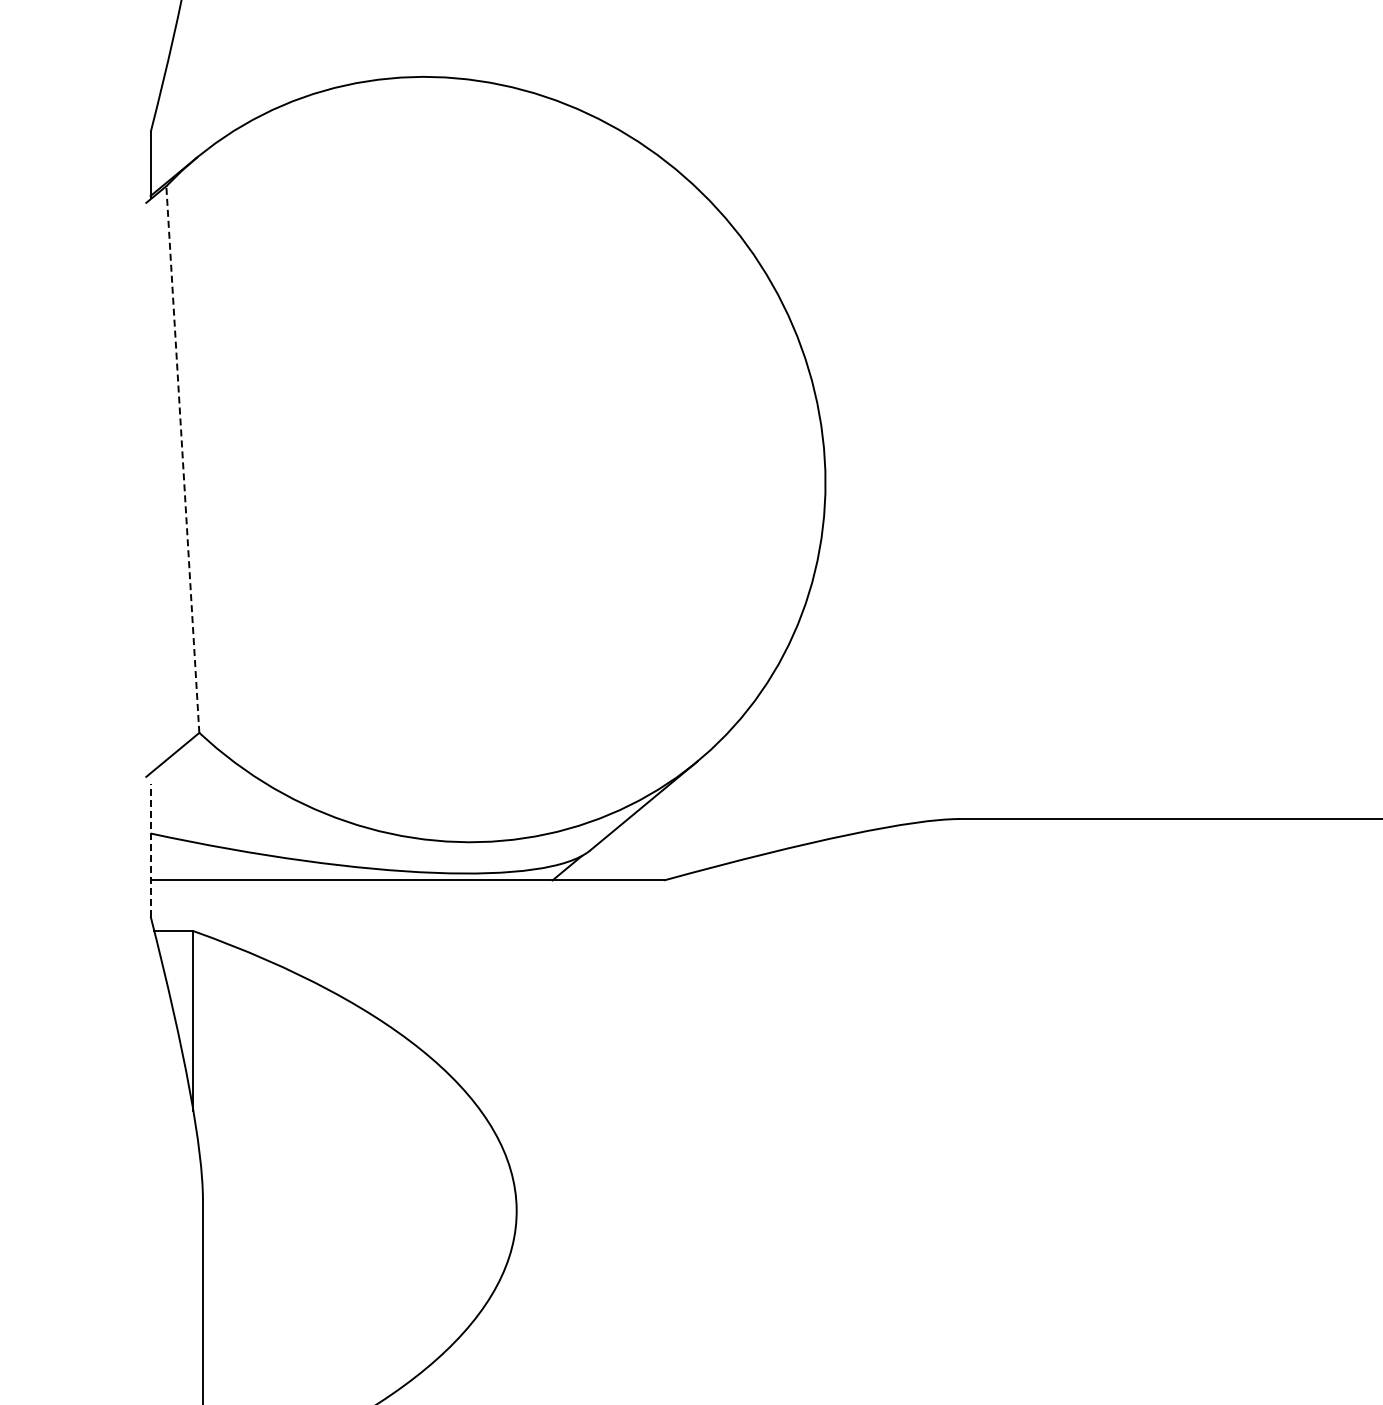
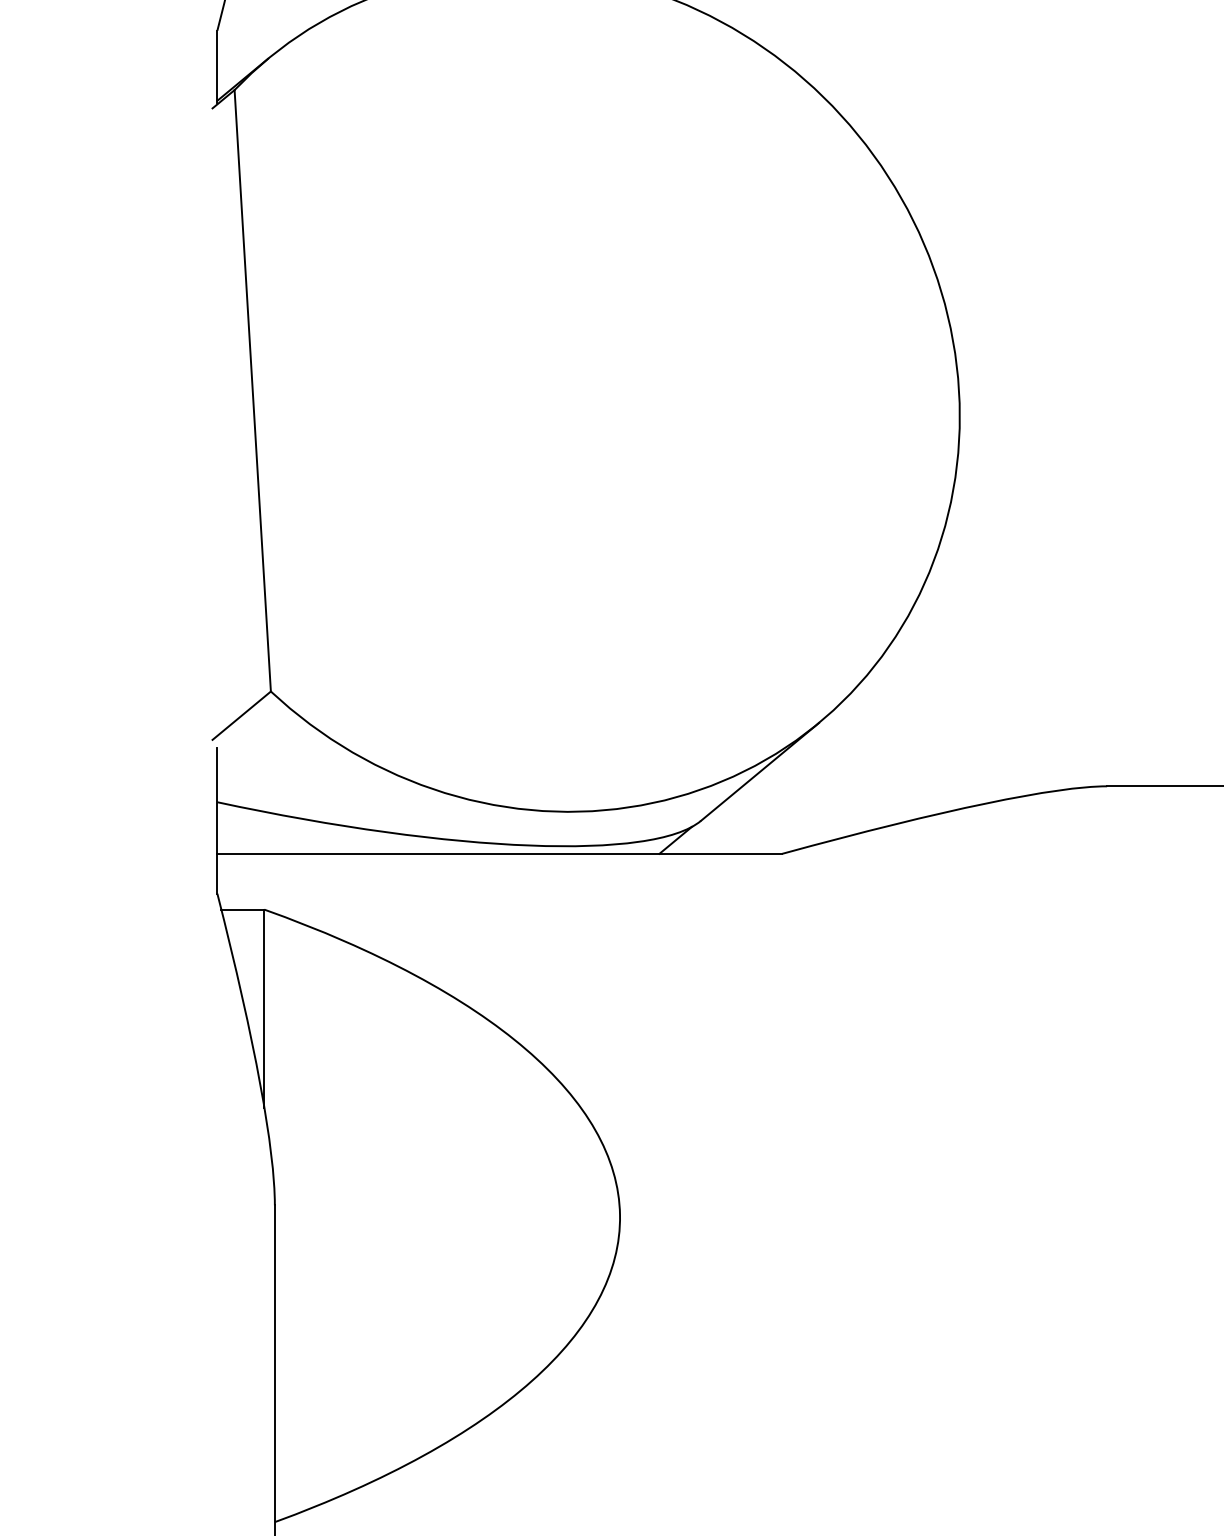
line: (182, 459) -> (252, 390), dashed -> solid
line: (150, 850) -> (217, 820), dashed -> solid

